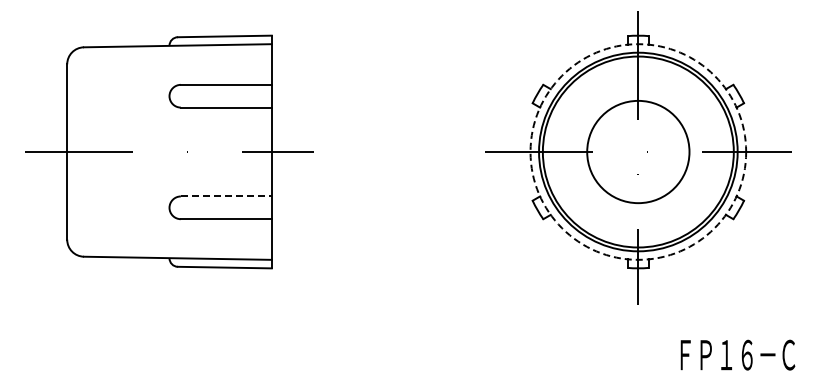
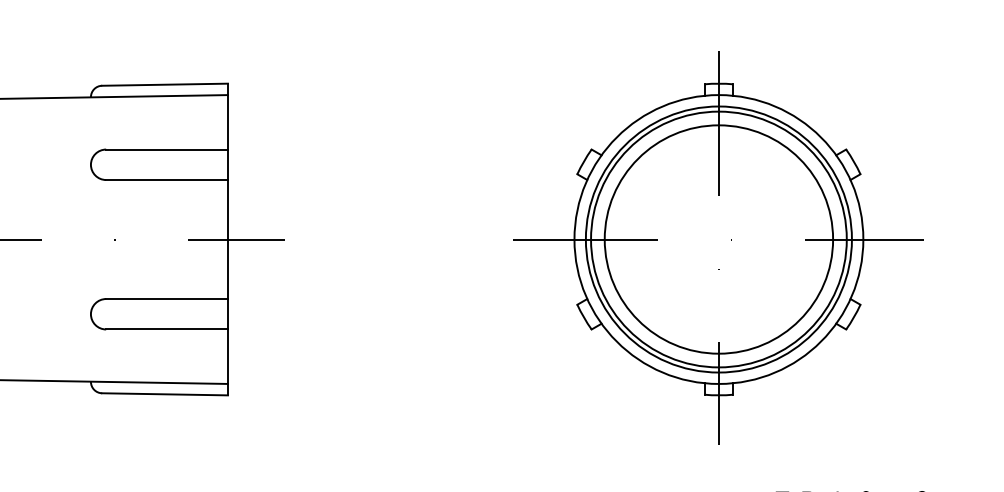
circle: (638, 151) -> (719, 238), dashed -> solid
circle: (638, 151) -> (719, 238), size x1.67
line: (226, 196) -> (167, 299), dashed -> solid

